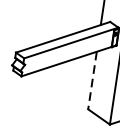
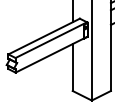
line: (92, 81) -> (72, 68), dashed -> solid

